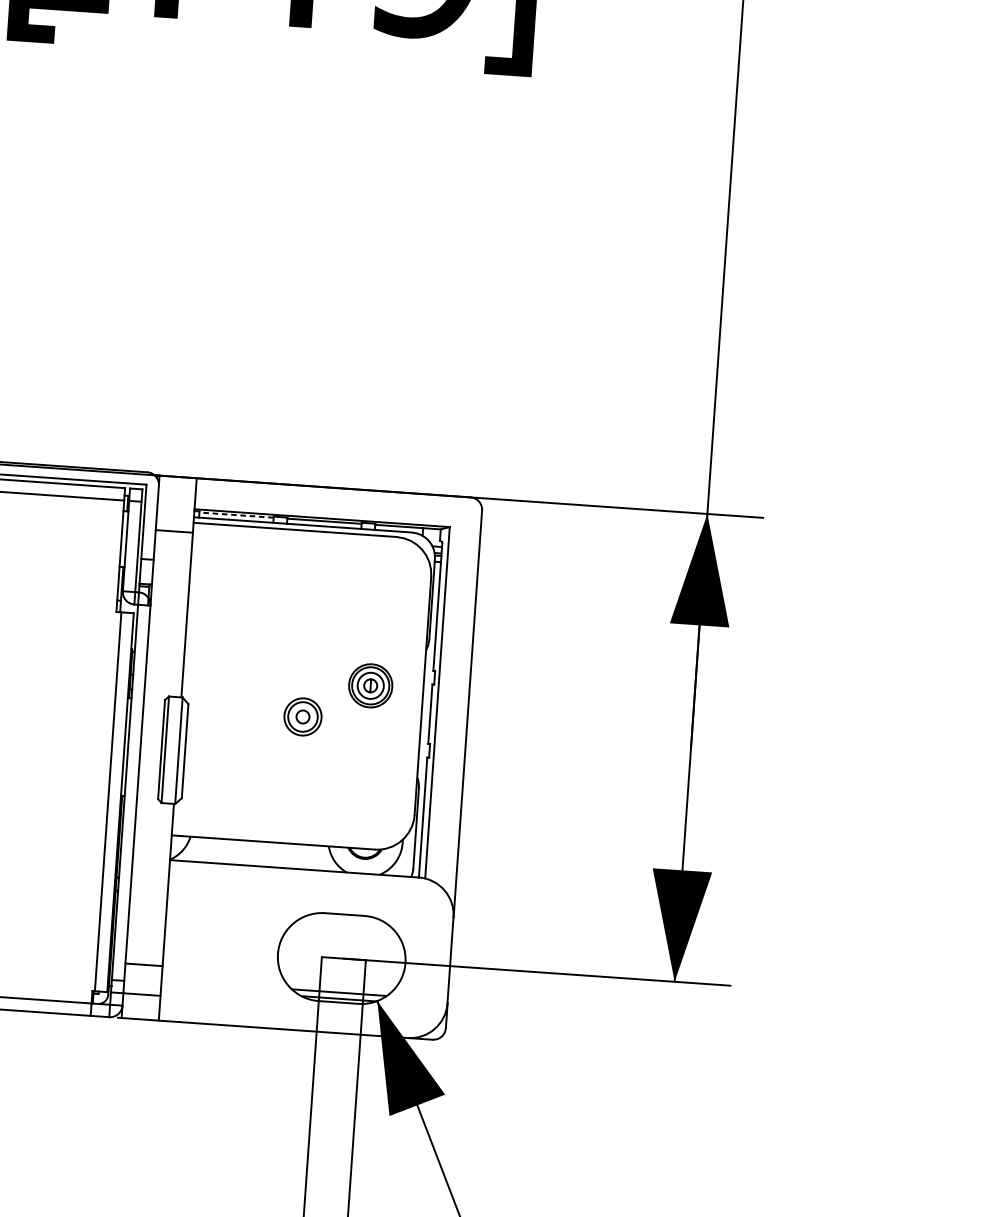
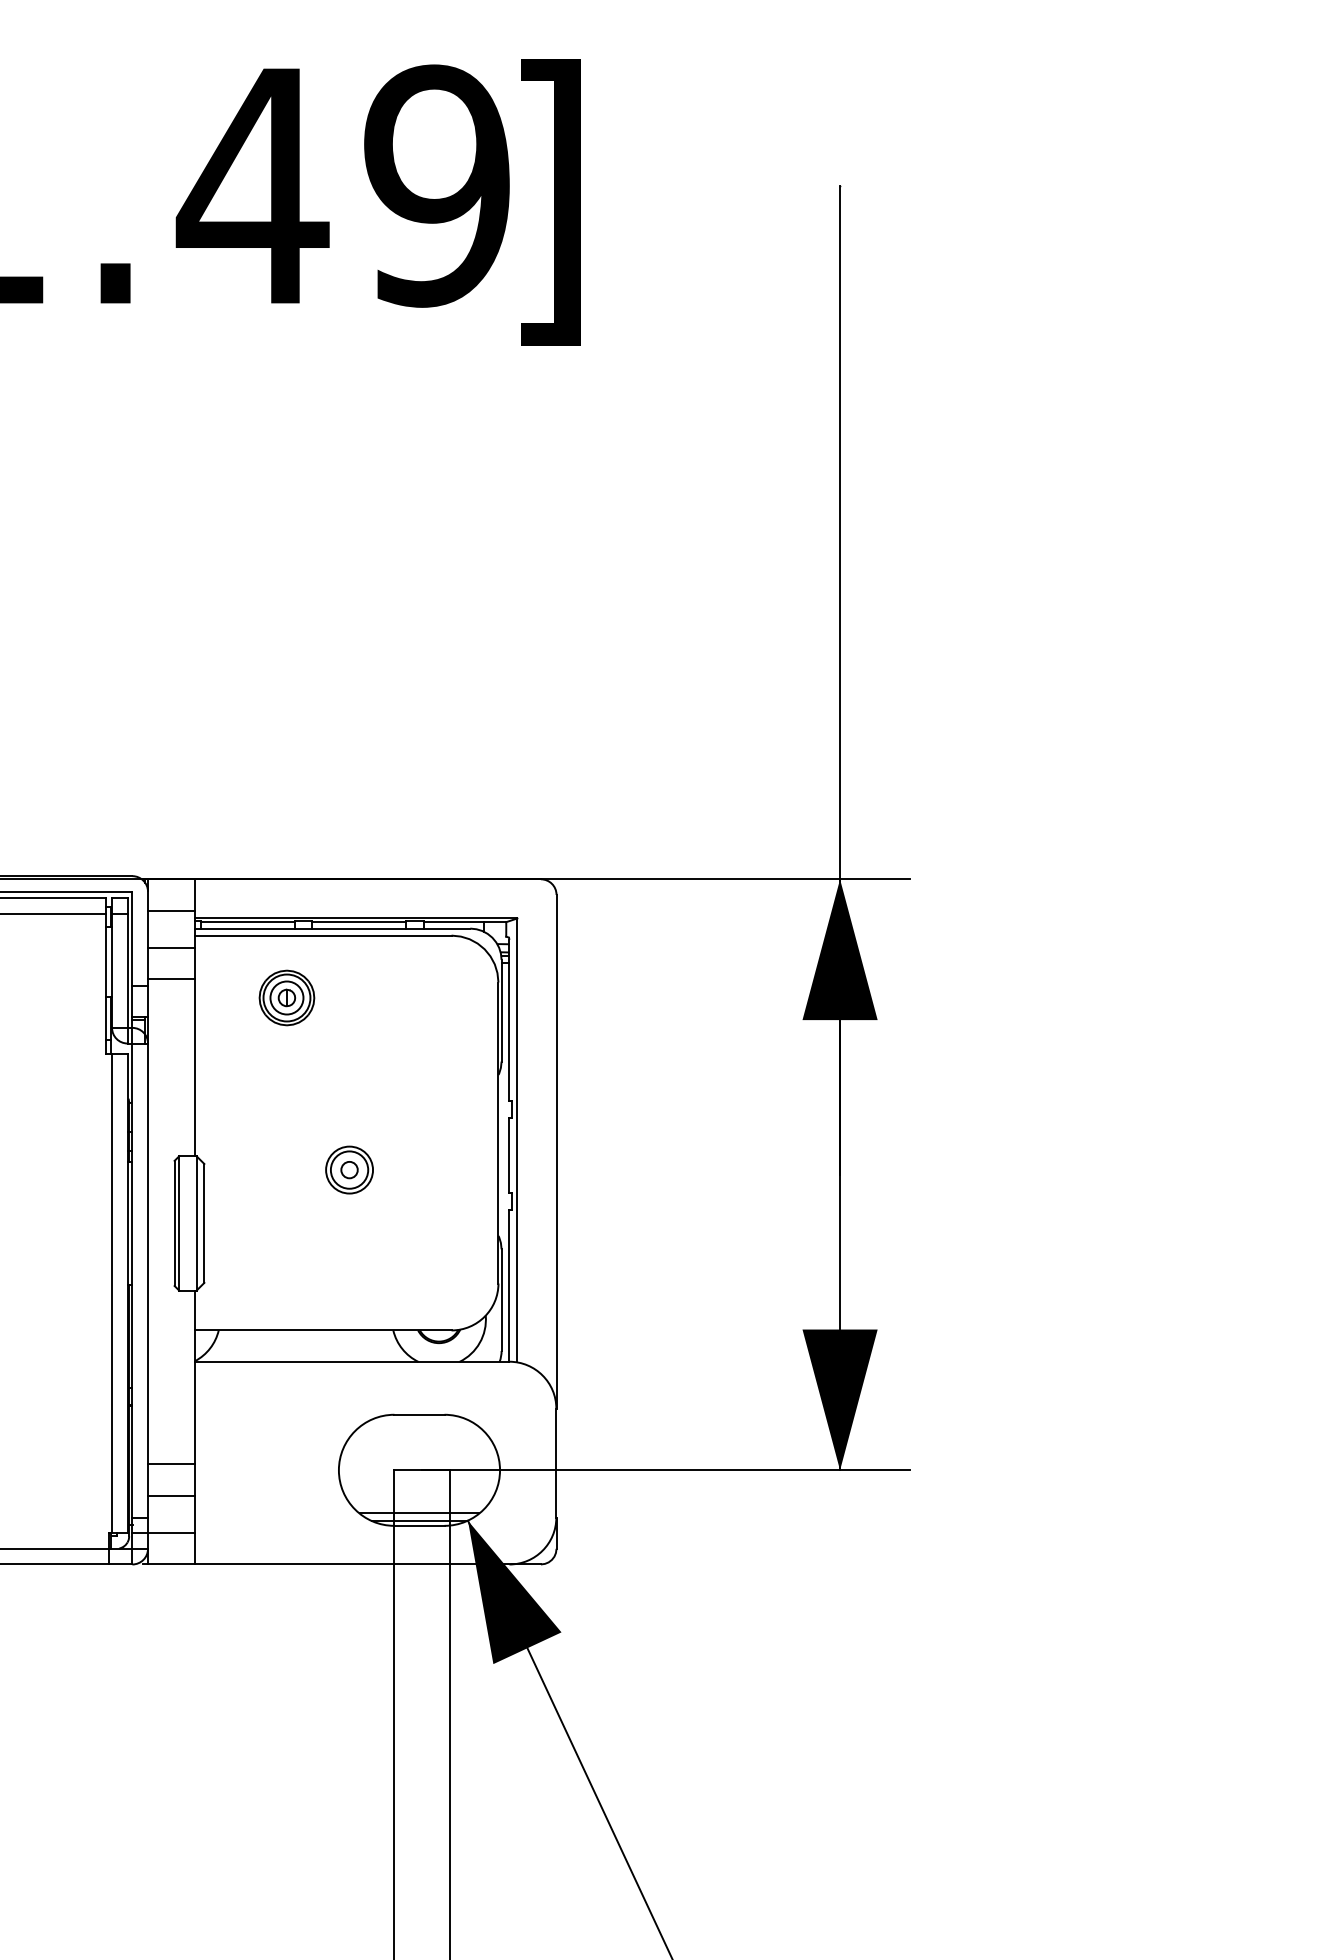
line: (176, 501) -> (171, 910), added
line: (236, 515) -> (248, 922), dashed -> solid
line: (172, 556) -> (171, 979), added
part: (370, 685) -> (286, 997), moved
line: (145, 940) -> (171, 1464), added

